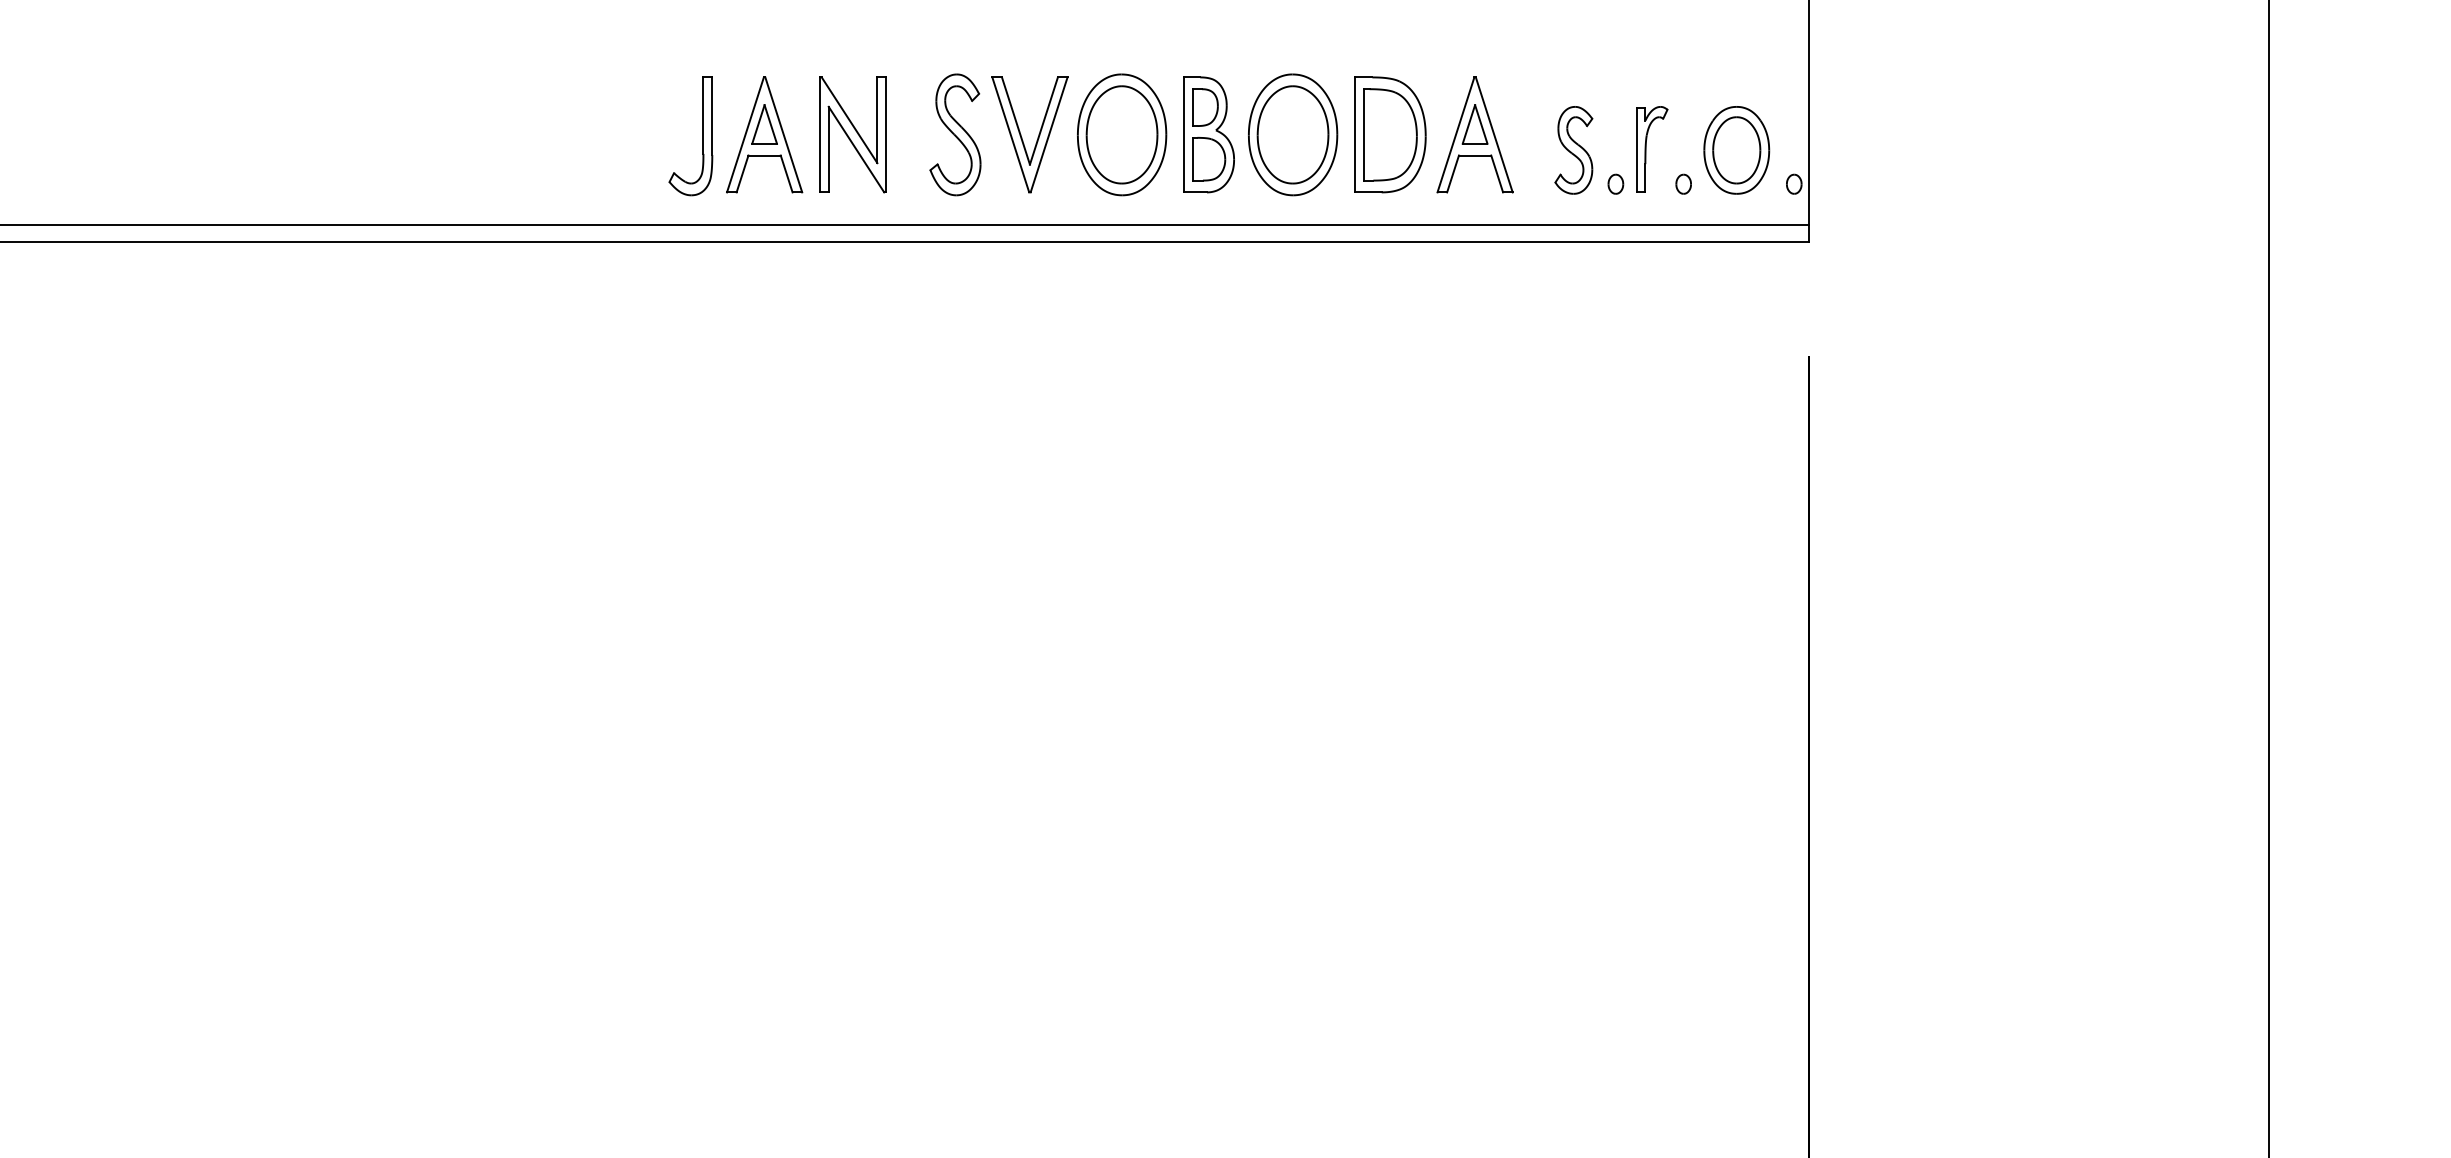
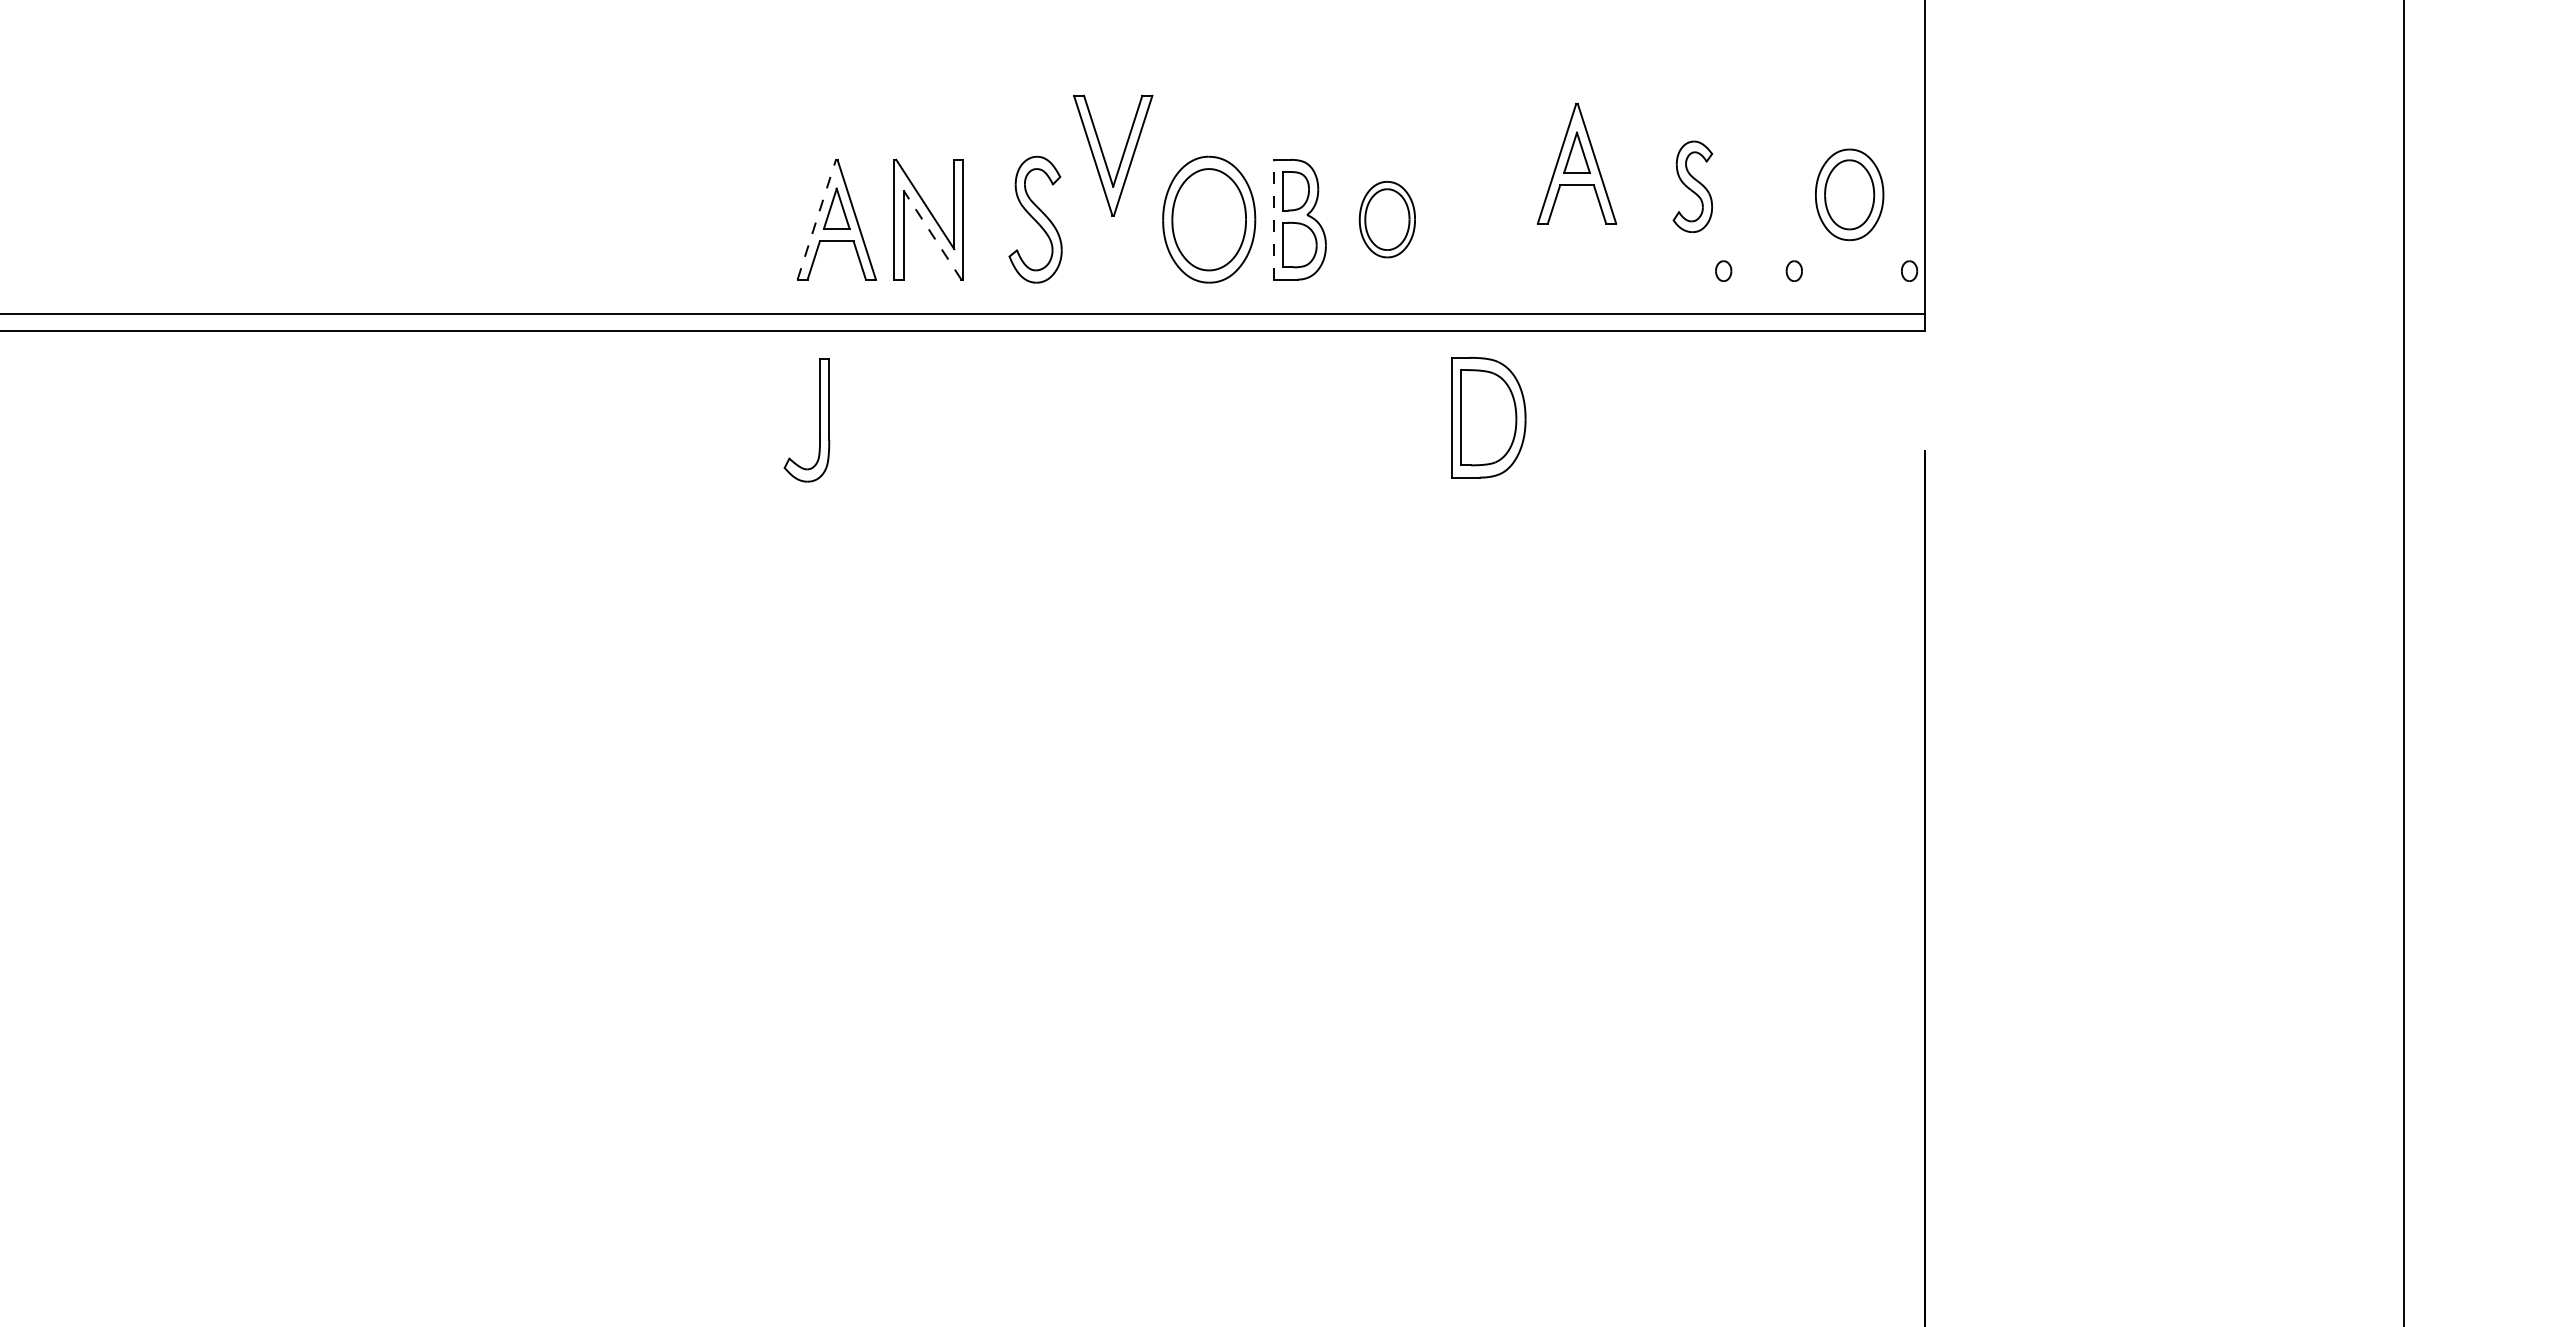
line: (745, 134) -> (816, 219), solid -> dashed
line: (1183, 134) -> (1273, 219), solid -> dashed
part: (1293, 134) -> (1387, 219), size x0.6
part: (1390, 134) -> (1488, 417), moved
part: (1475, 134) -> (1577, 163), moved
part: (702, 136) -> (819, 420), moved
part: (1037, 136) -> (1121, 157), moved
line: (856, 149) -> (932, 234), solid -> dashed
part: (1652, 149) -> (1761, 234), removed
part: (1573, 150) -> (1692, 186), moved
part: (1736, 150) -> (1849, 194), moved

